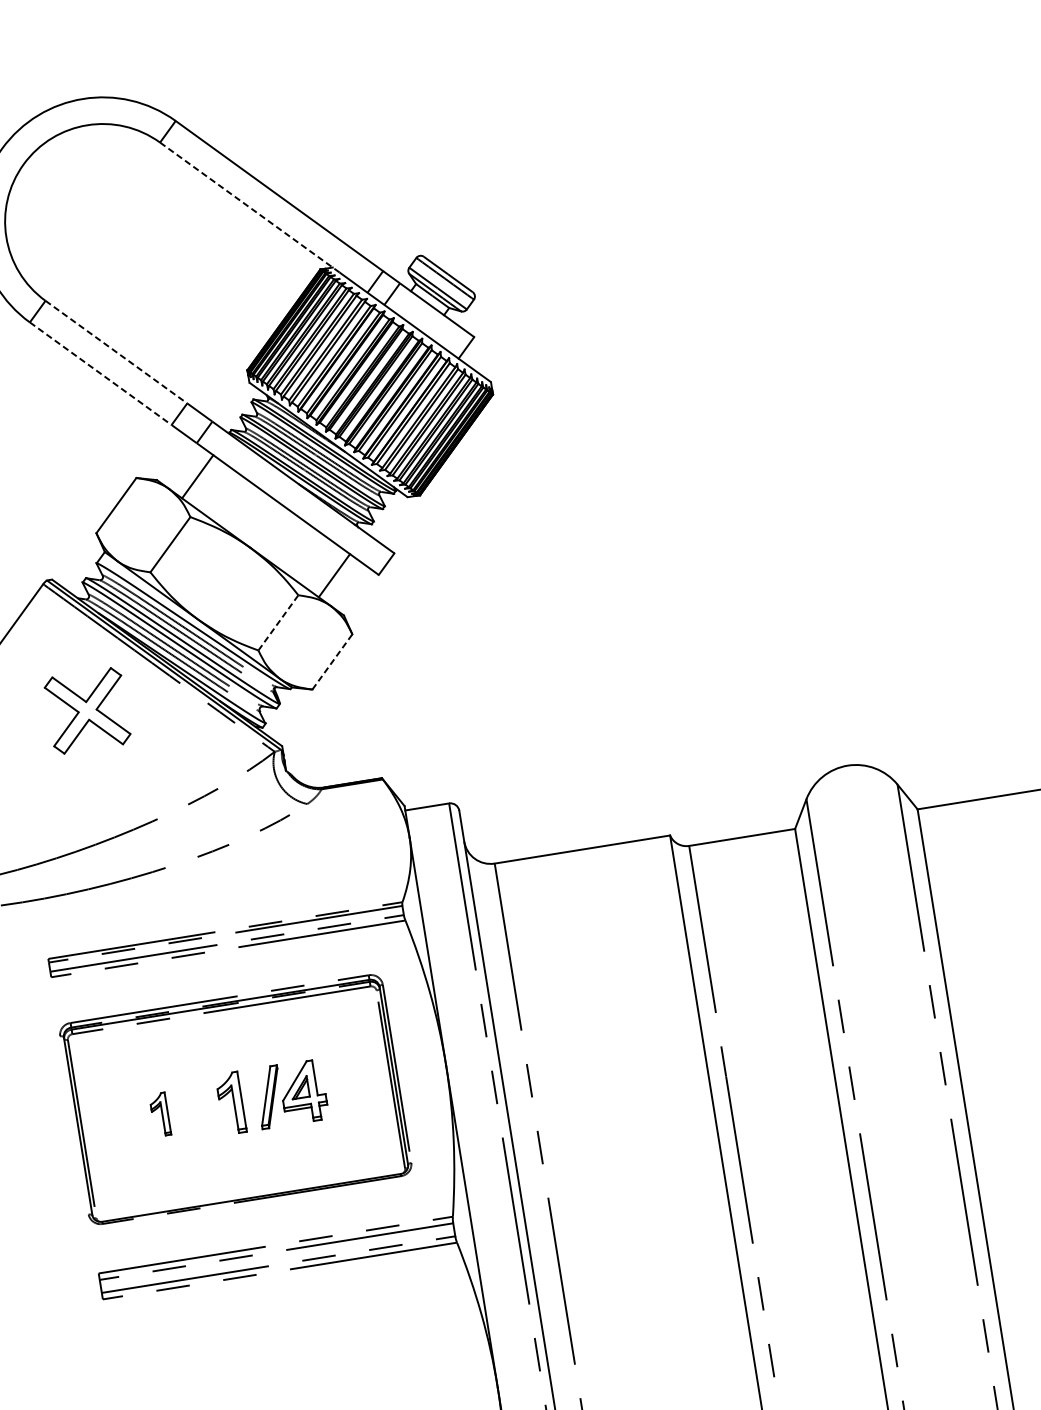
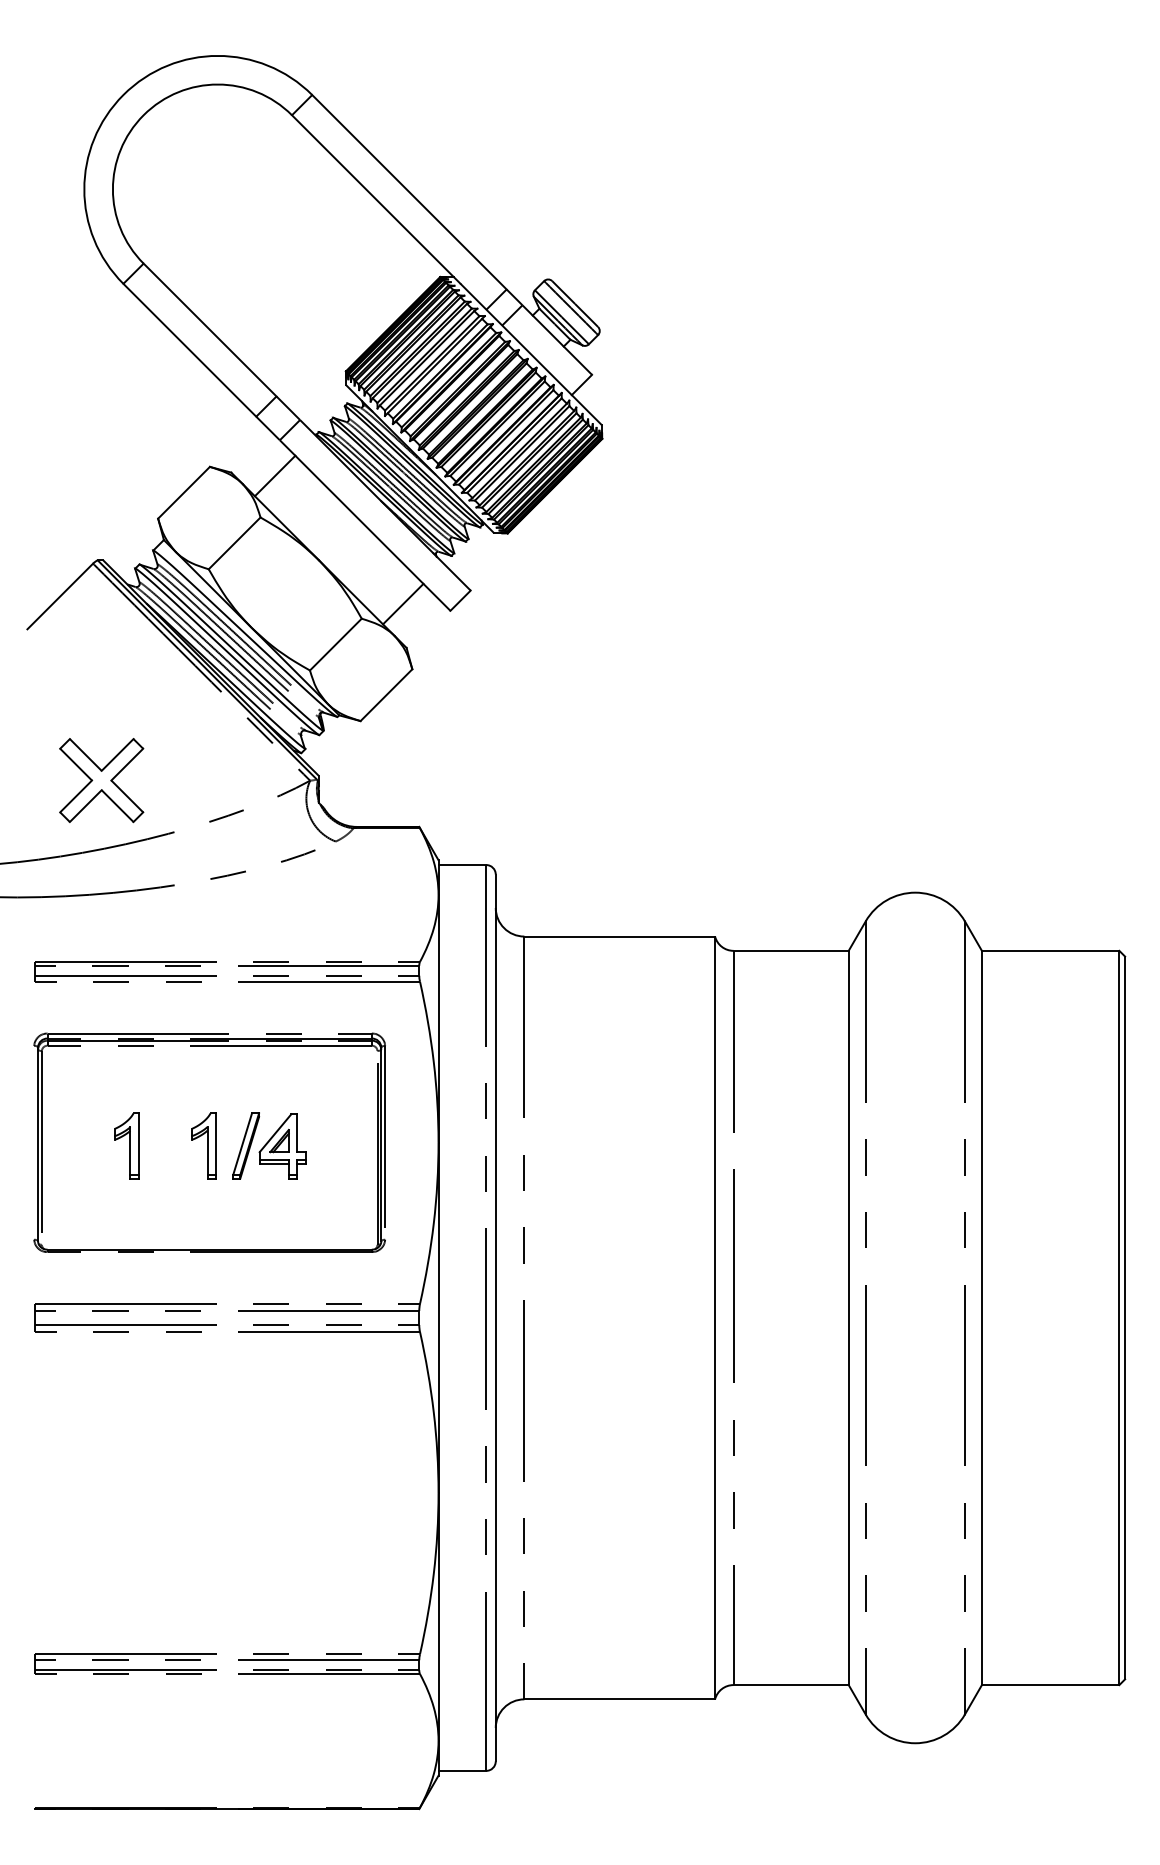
line: (249, 207) -> (375, 199), dashed -> solid
line: (116, 352) -> (210, 330), dashed -> solid
line: (100, 373) -> (189, 350), dashed -> solid
line: (278, 622) -> (335, 644), dashed -> solid
line: (332, 662) -> (386, 695), dashed -> solid
part: (87, 710) -> (101, 780), moved
part: (159, 1114) -> (126, 1145), size x1.43

